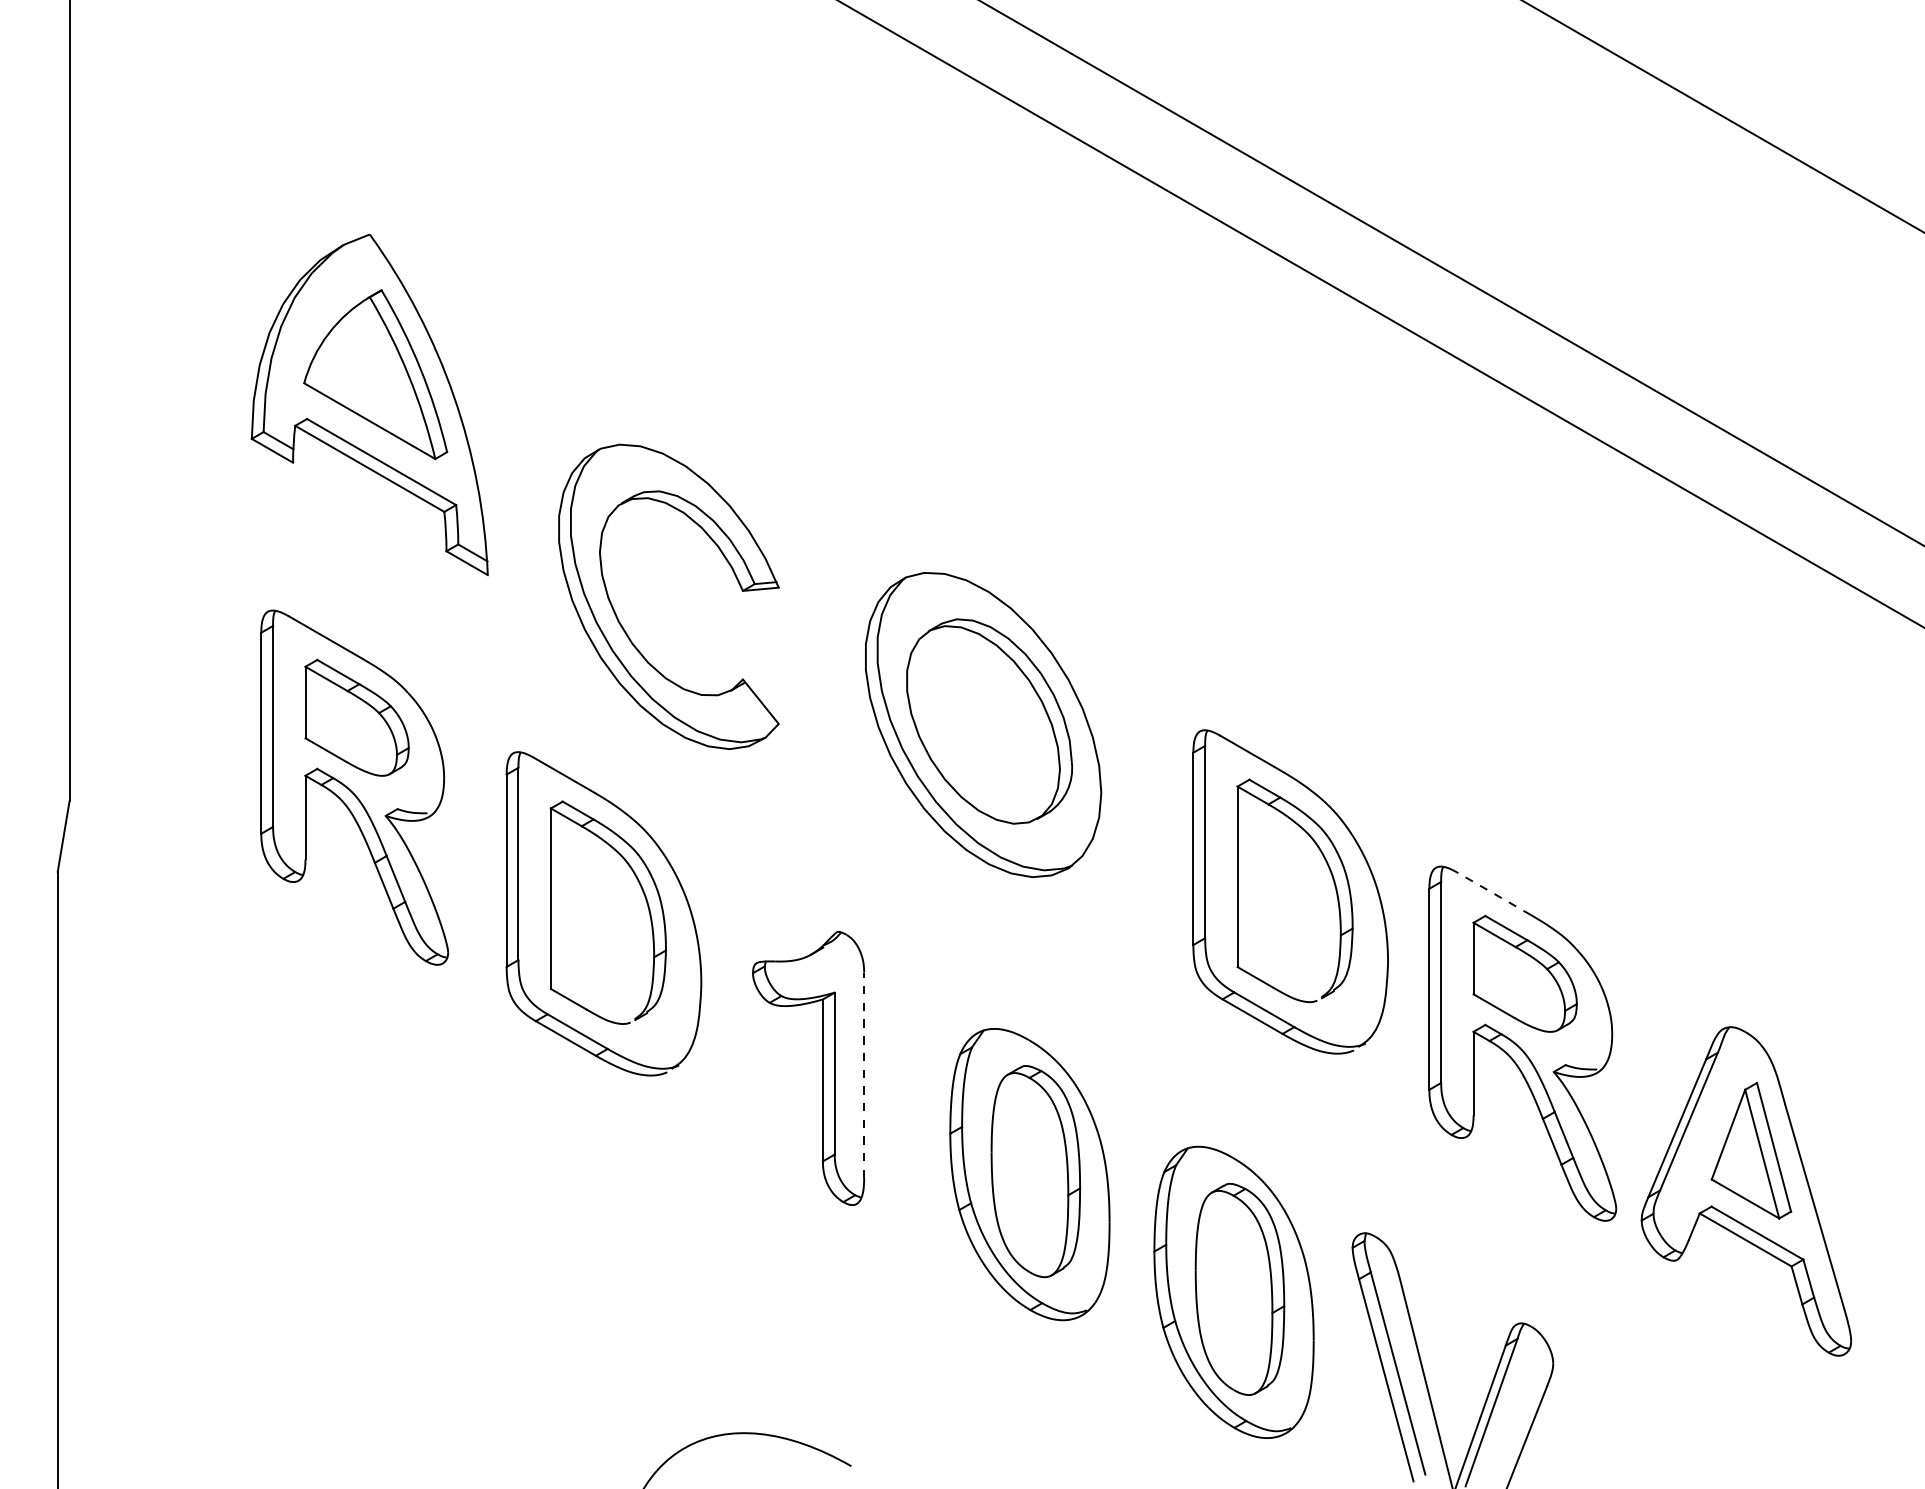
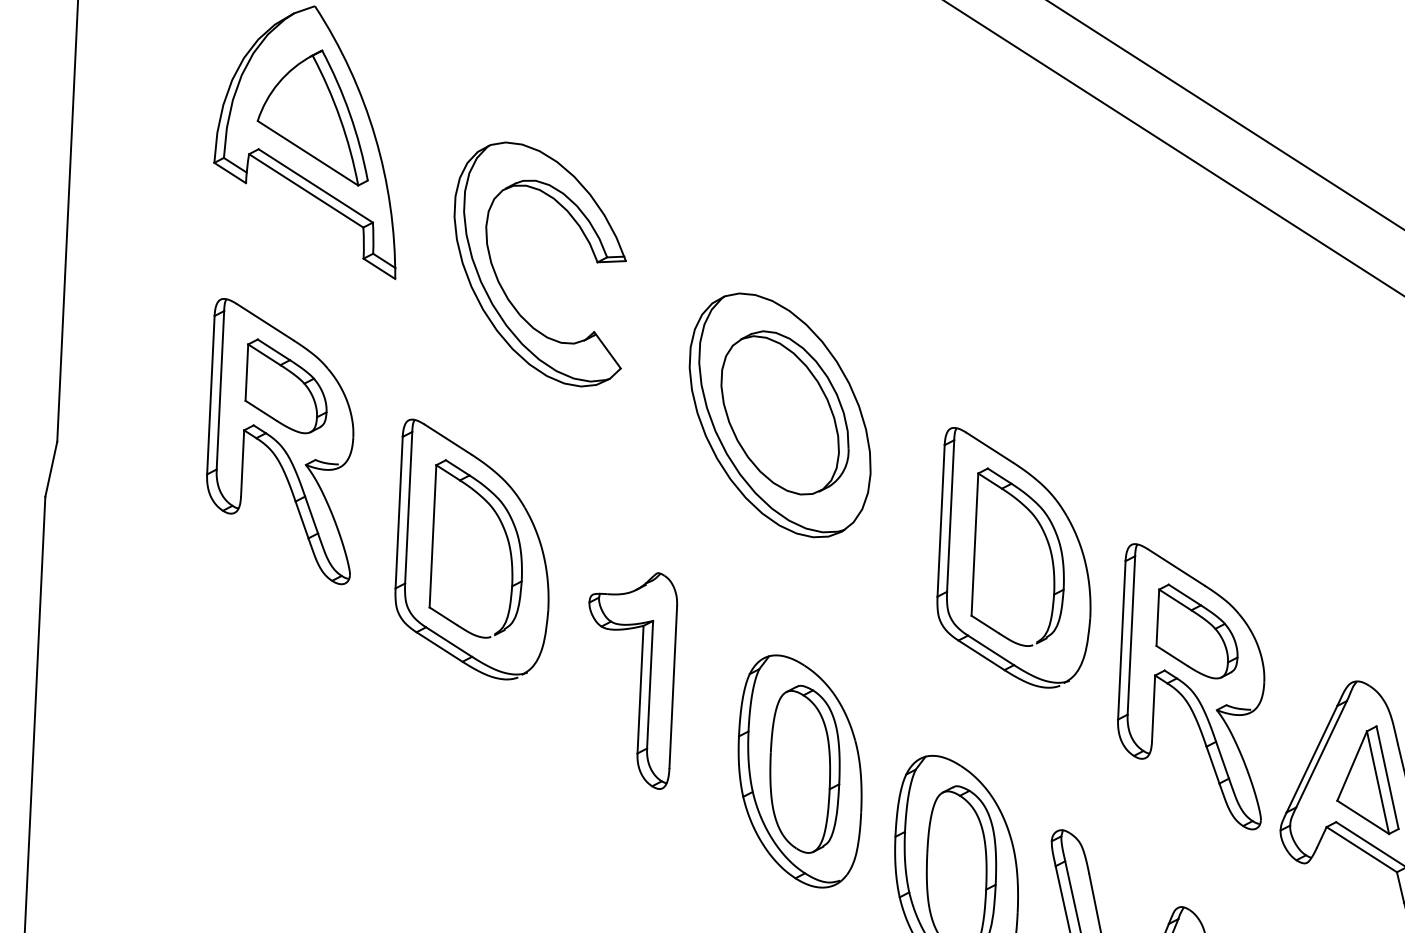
part: (622, 625) -> (501, 285), moved
line: (1493, 893) -> (1175, 567), dashed -> solid
line: (864, 1075) -> (673, 687), dashed -> solid

